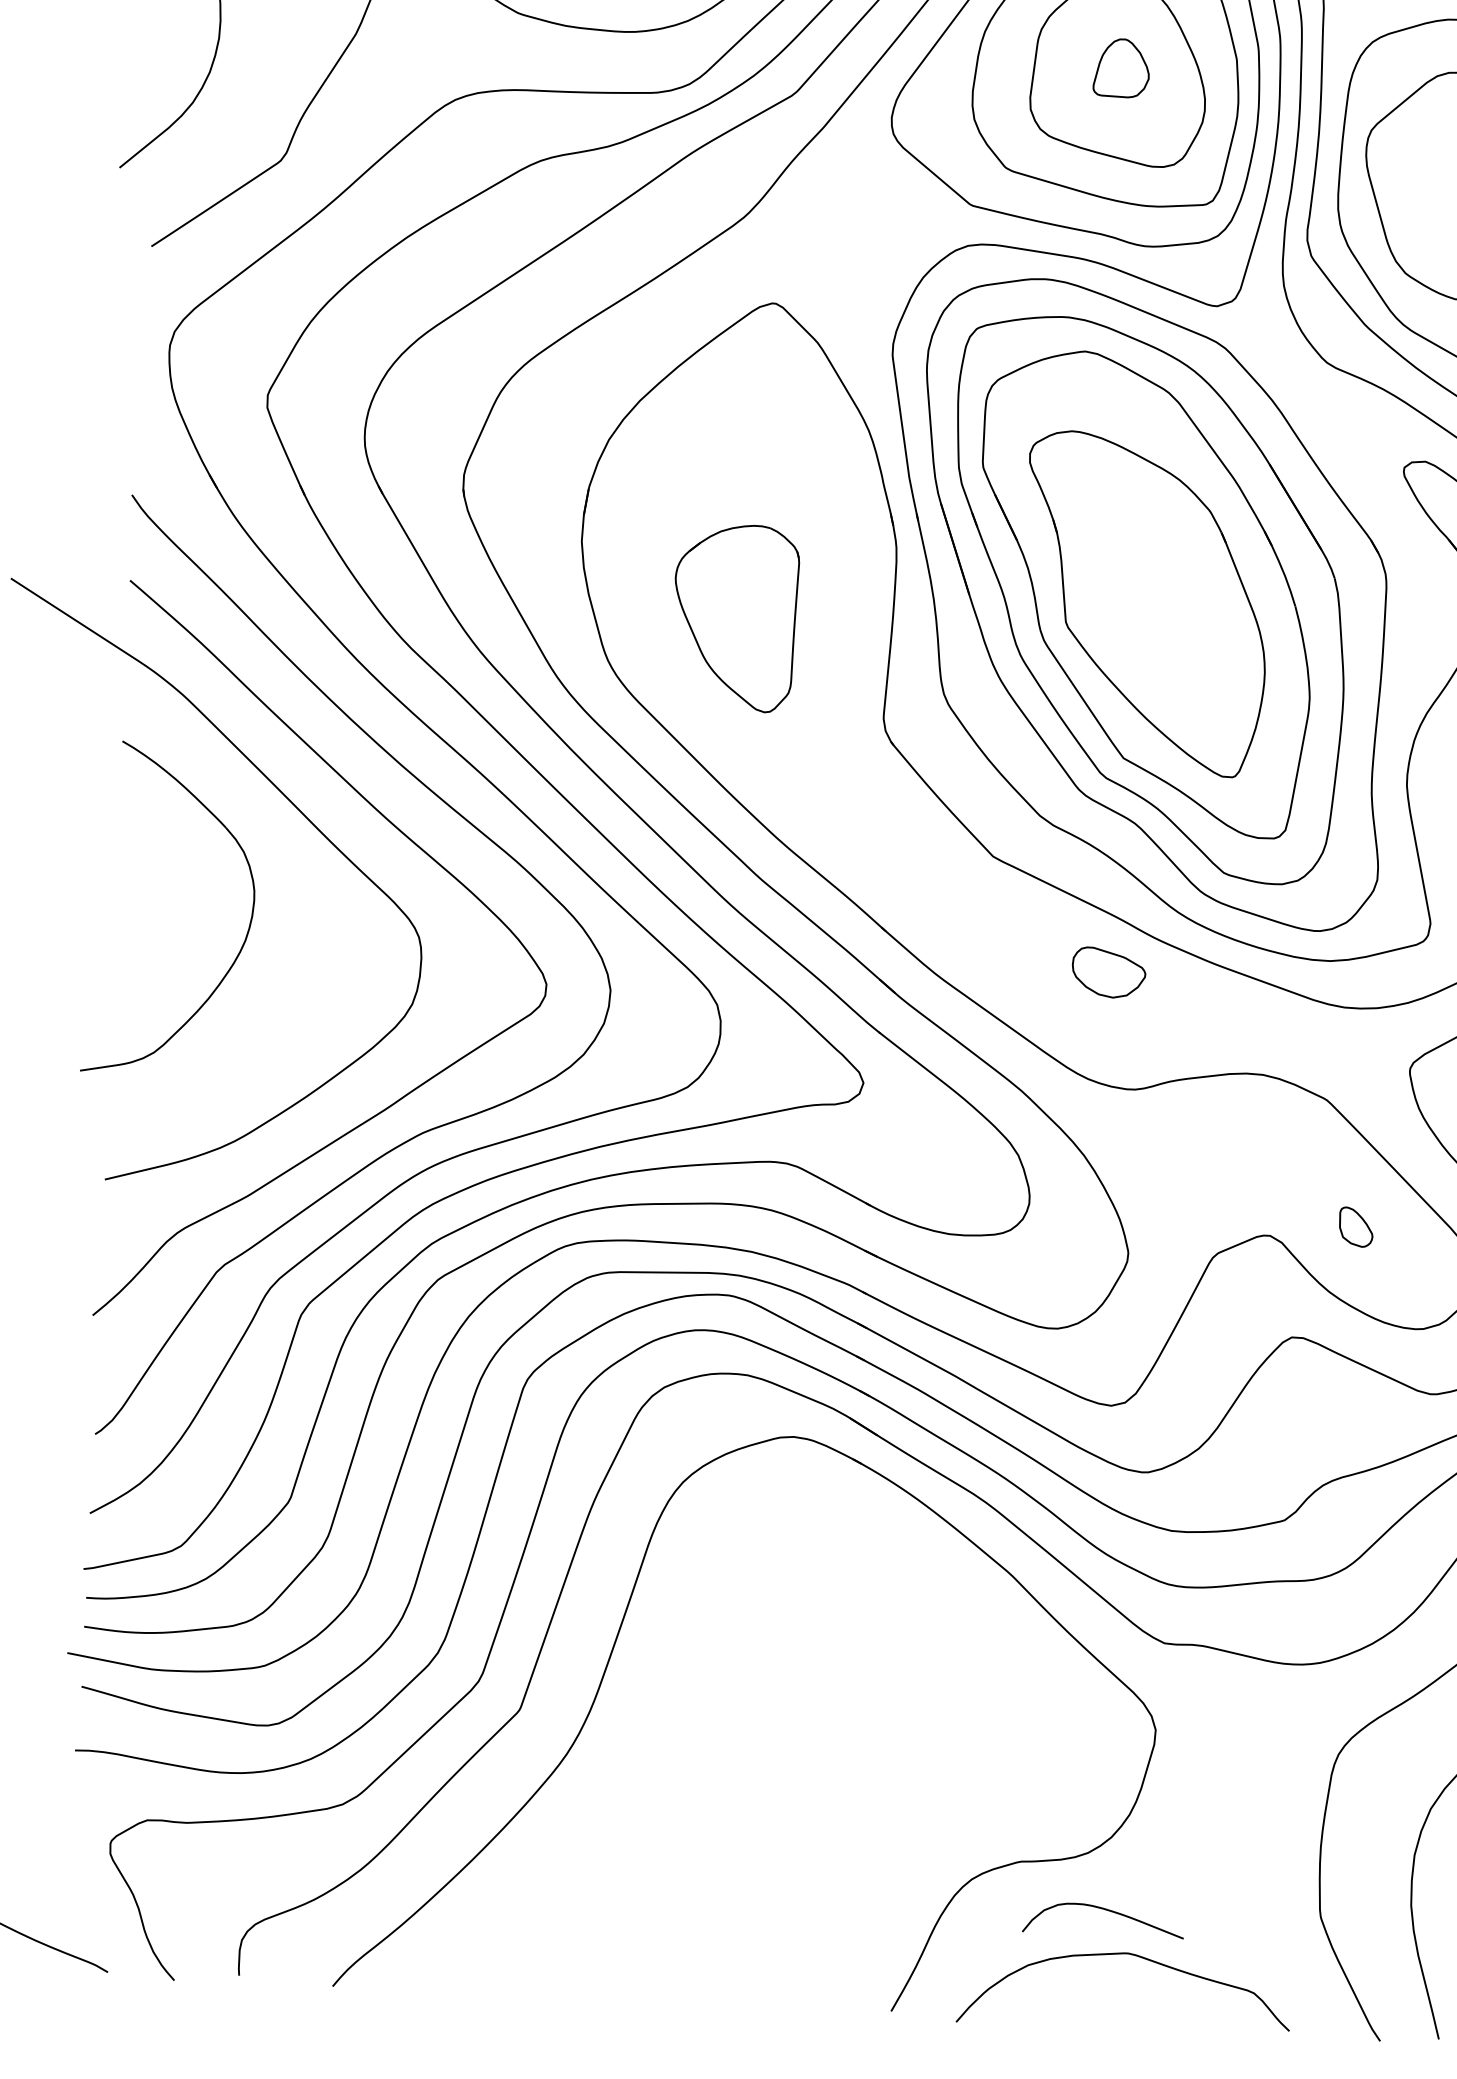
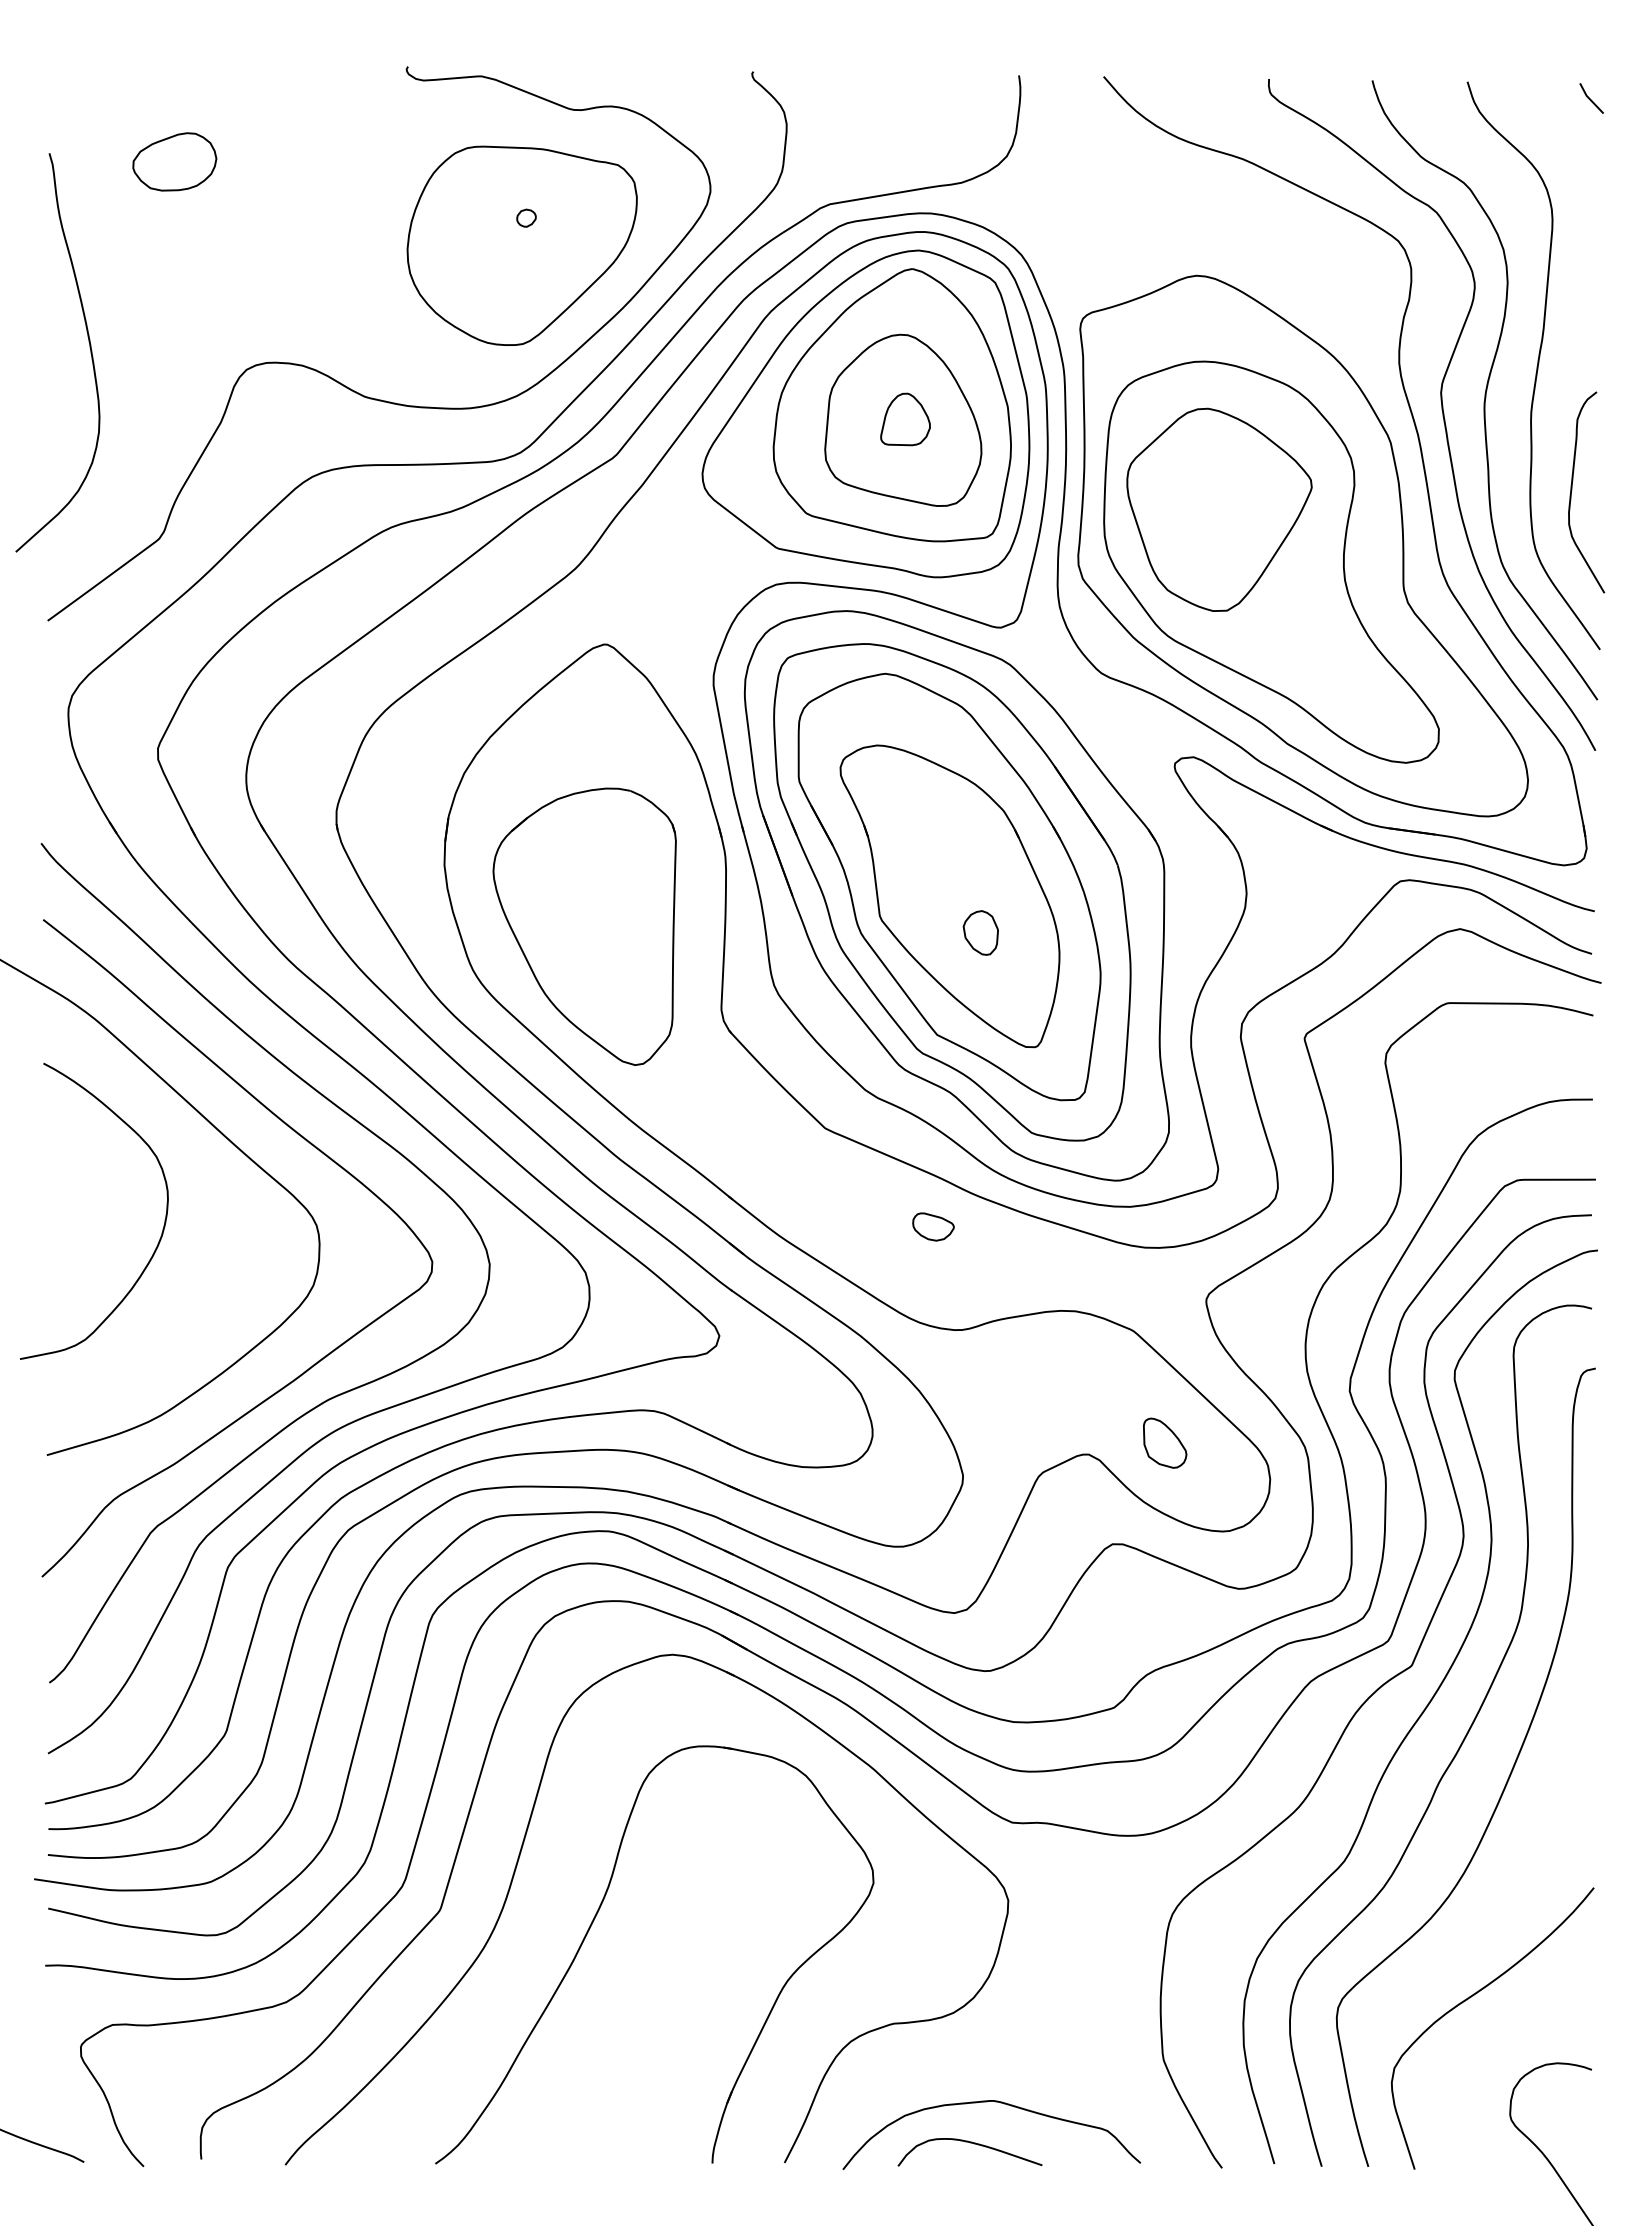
part: (735, 617) -> (584, 926), size x1.67
part: (1177, 646) -> (980, 932), added
part: (1108, 972) -> (933, 1226), size x0.62
part: (1356, 1226) -> (1165, 1442), size x1.43
part: (689, 1734) -> (592, 1924), added
curve: (1104, 1910) -> (970, 2143), moved

